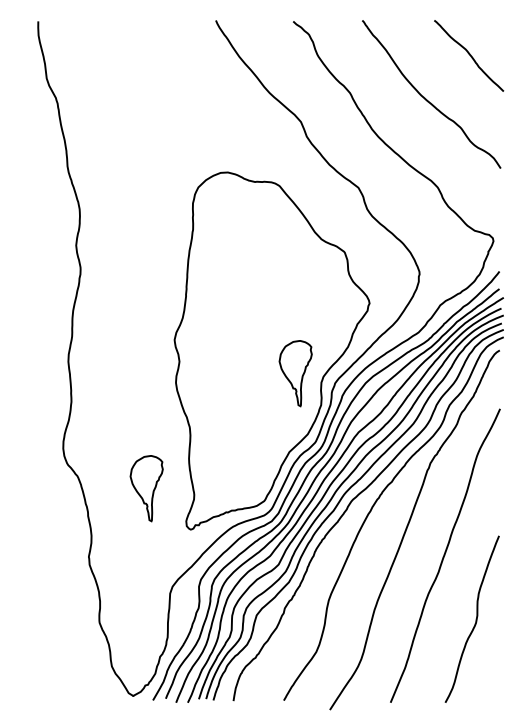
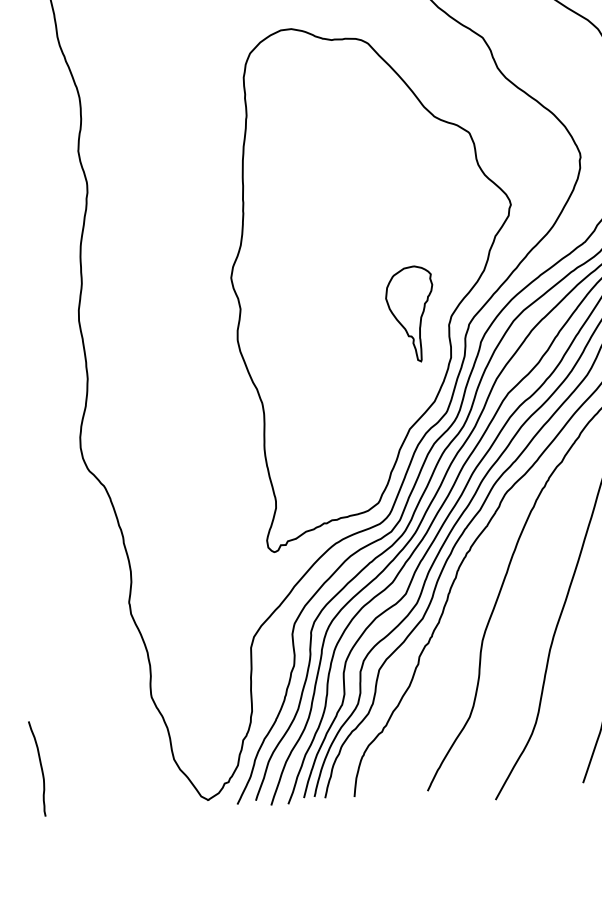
part: (146, 488) -> (205, 497), removed
curve: (19, 664) -> (39, 766), added

